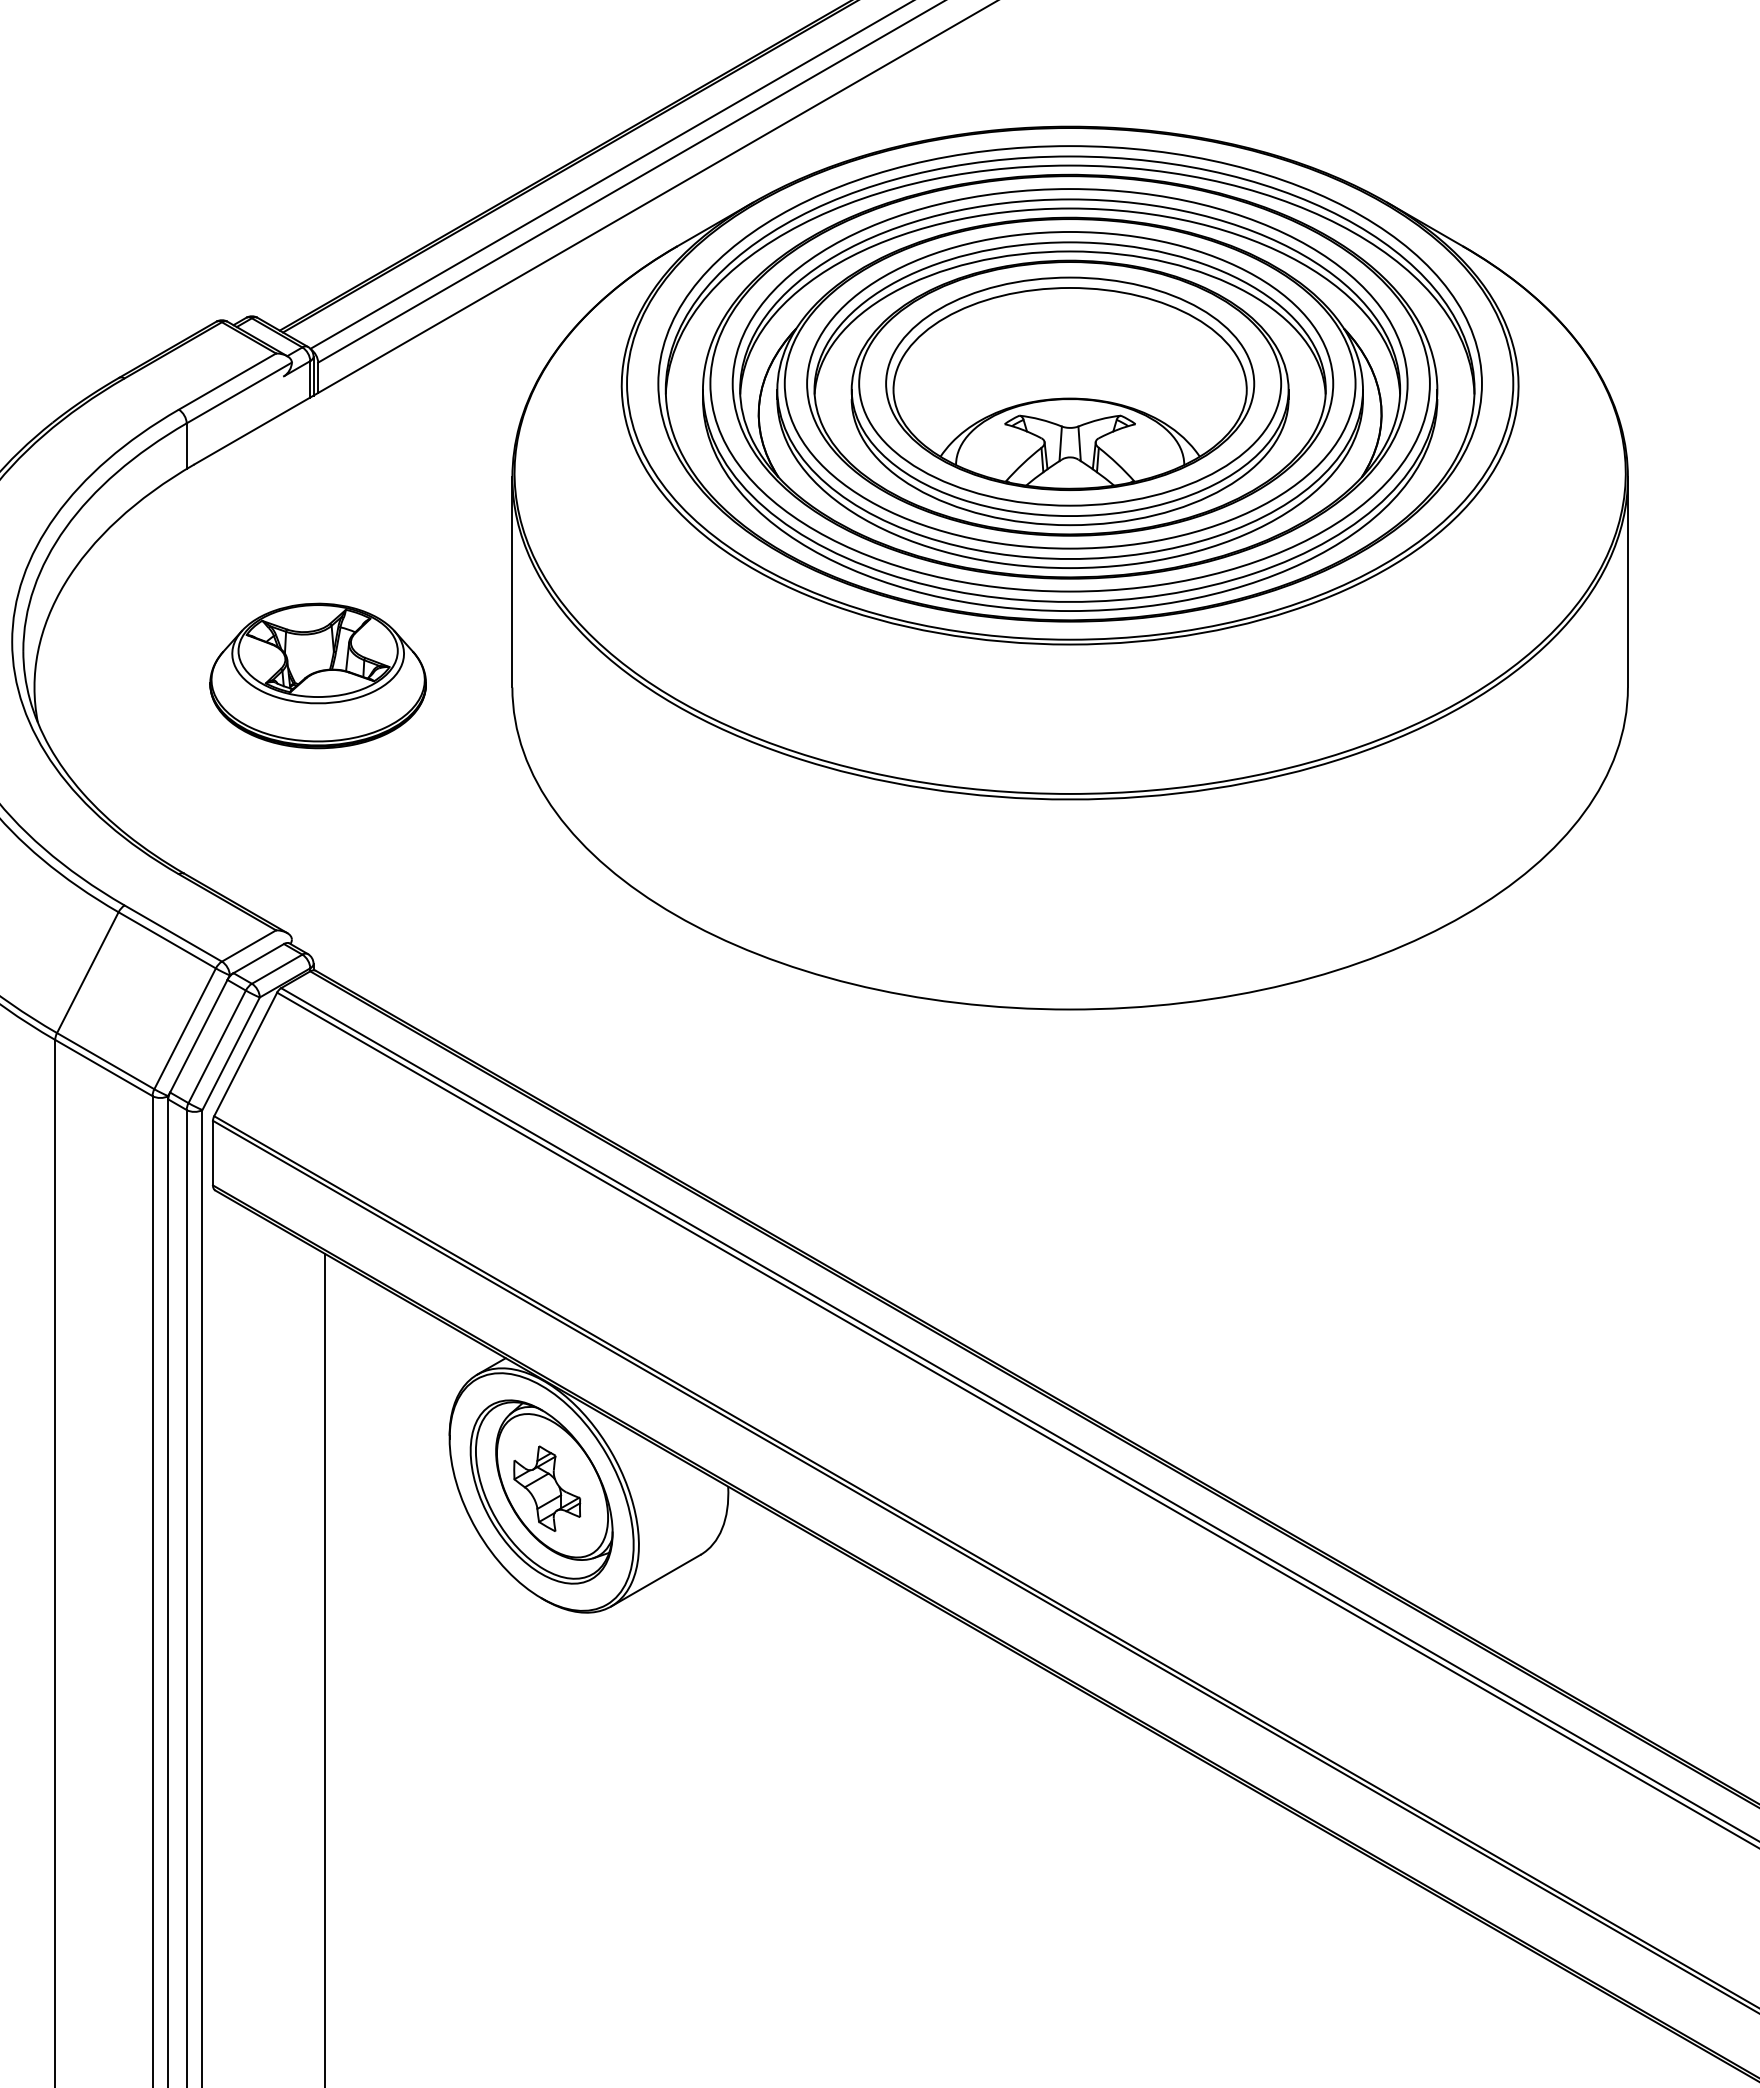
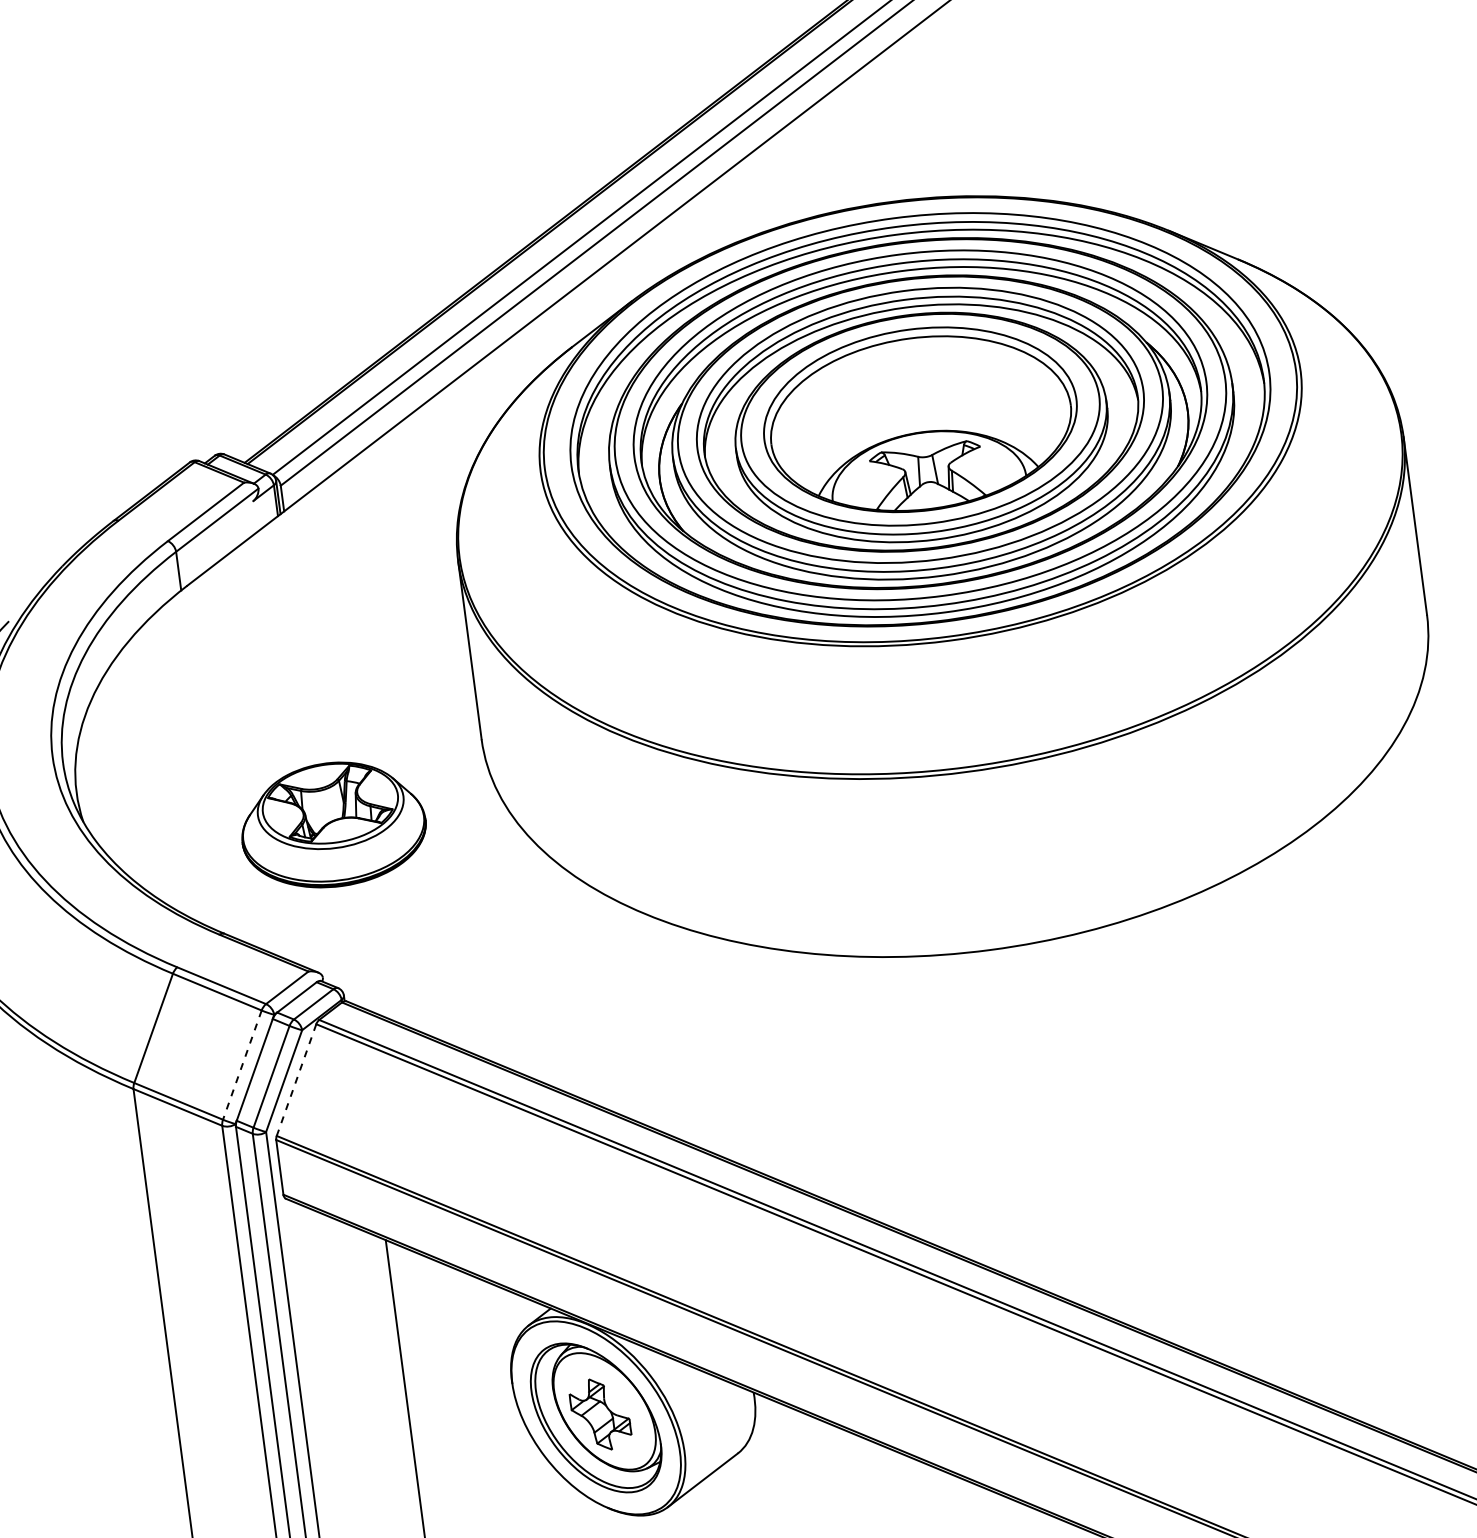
part: (317, 675) -> (332, 824), moved
line: (185, 1028) -> (242, 1064), solid -> dashed
line: (245, 1054) -> (296, 1080), solid -> dashed

